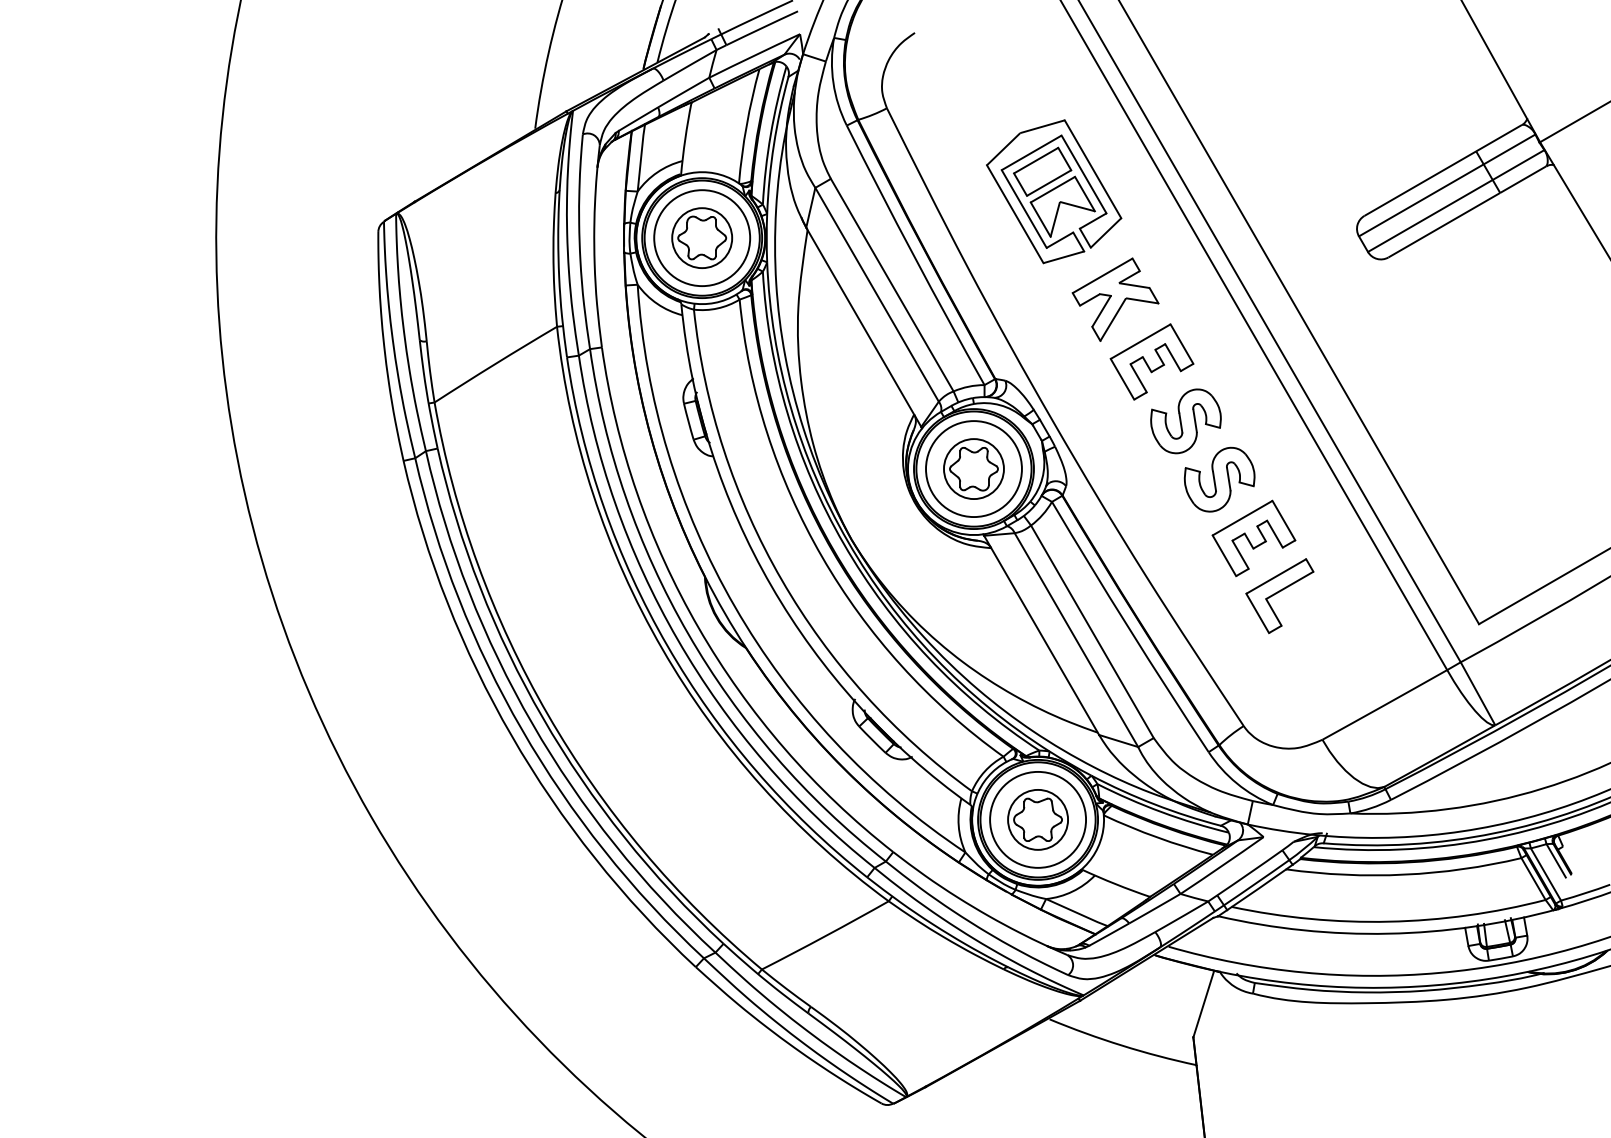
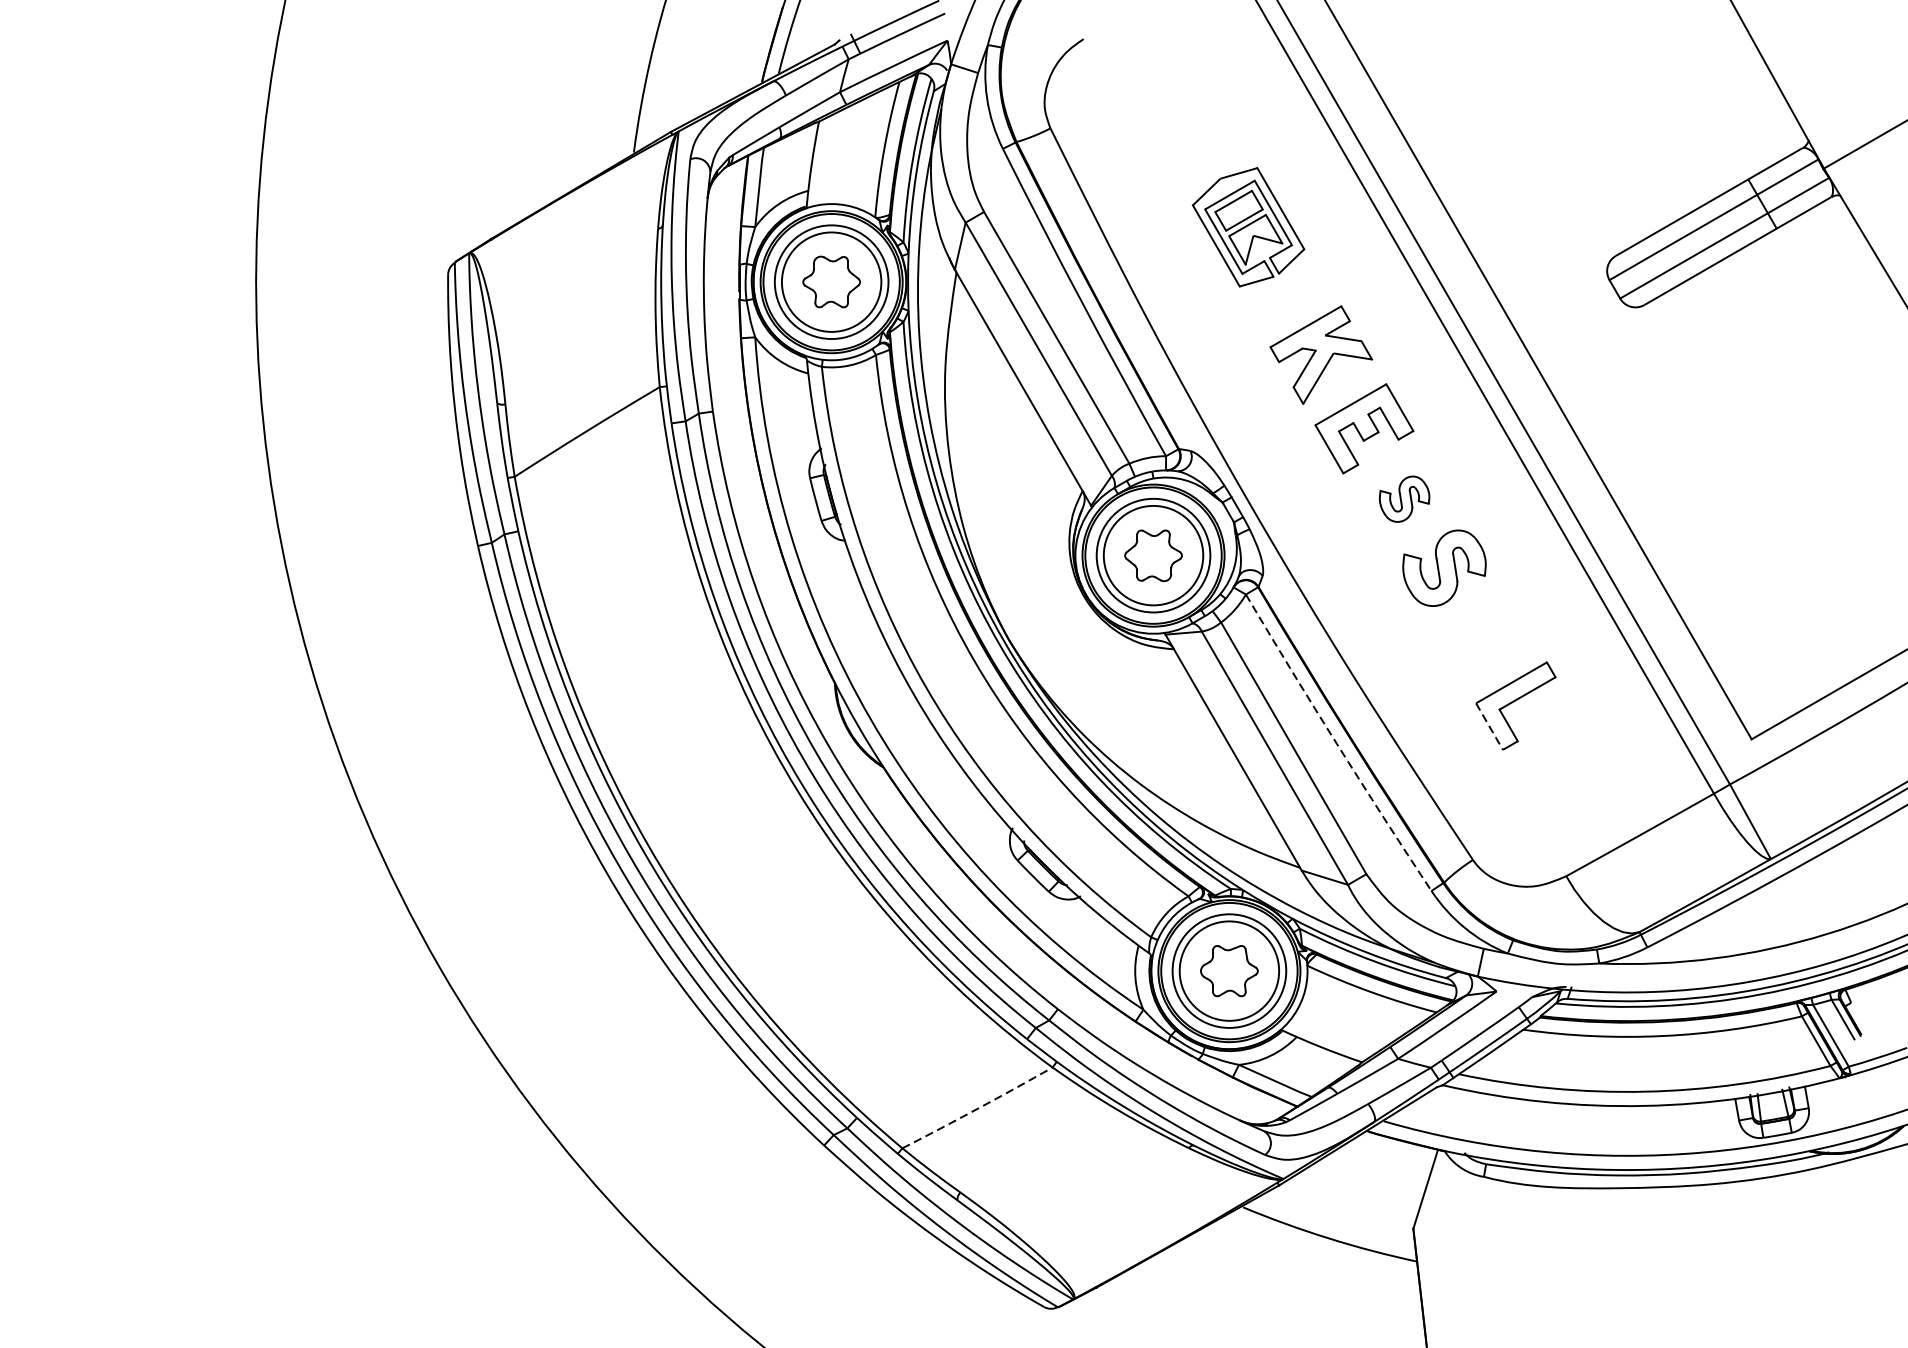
part: (1054, 191) -> (1248, 226), size x0.7
circle: (702, 238) -> (832, 282), size x1.4
part: (1185, 421) -> (1404, 499), size x0.6
circle: (973, 469) -> (1152, 556), size x1.4
part: (1253, 538) -> (1484, 637), removed
line: (1257, 613) -> (1489, 726), solid -> dashed
arc: (1128, 628) -> (1336, 744), solid -> dashed
circle: (1038, 819) -> (1229, 970), size x1.4
arc: (825, 936) -> (977, 1109), solid -> dashed

